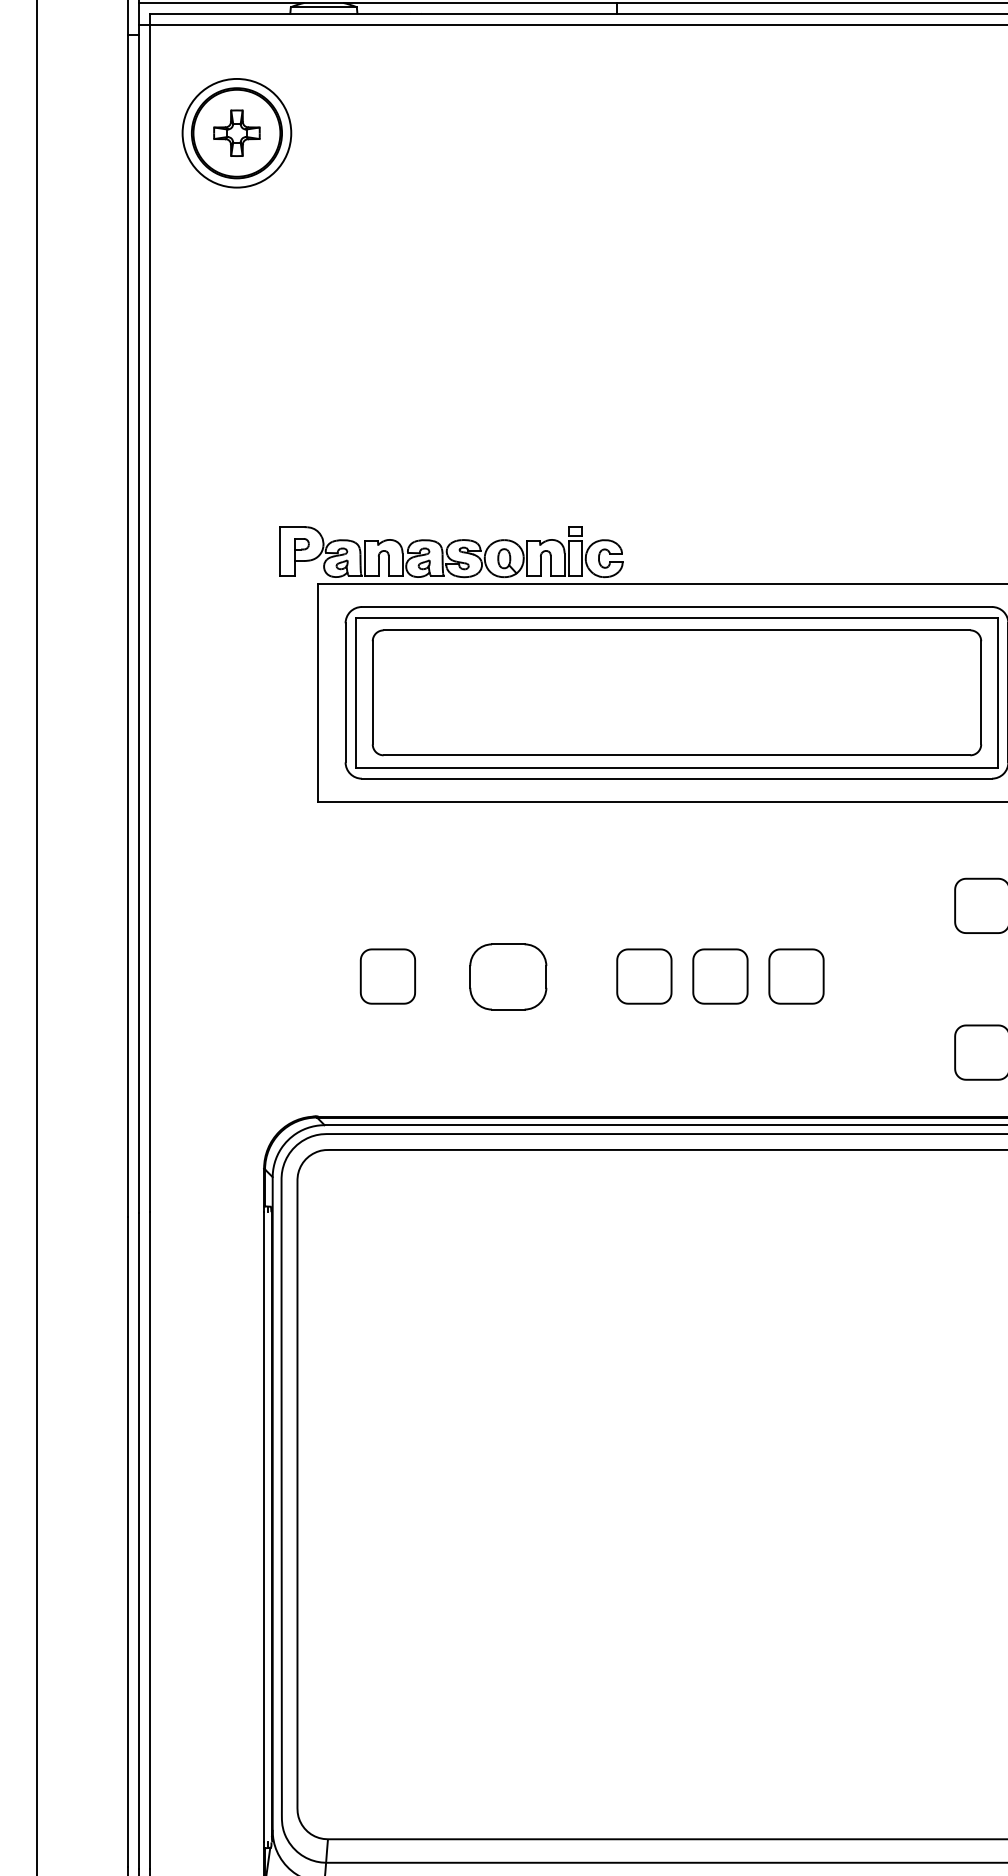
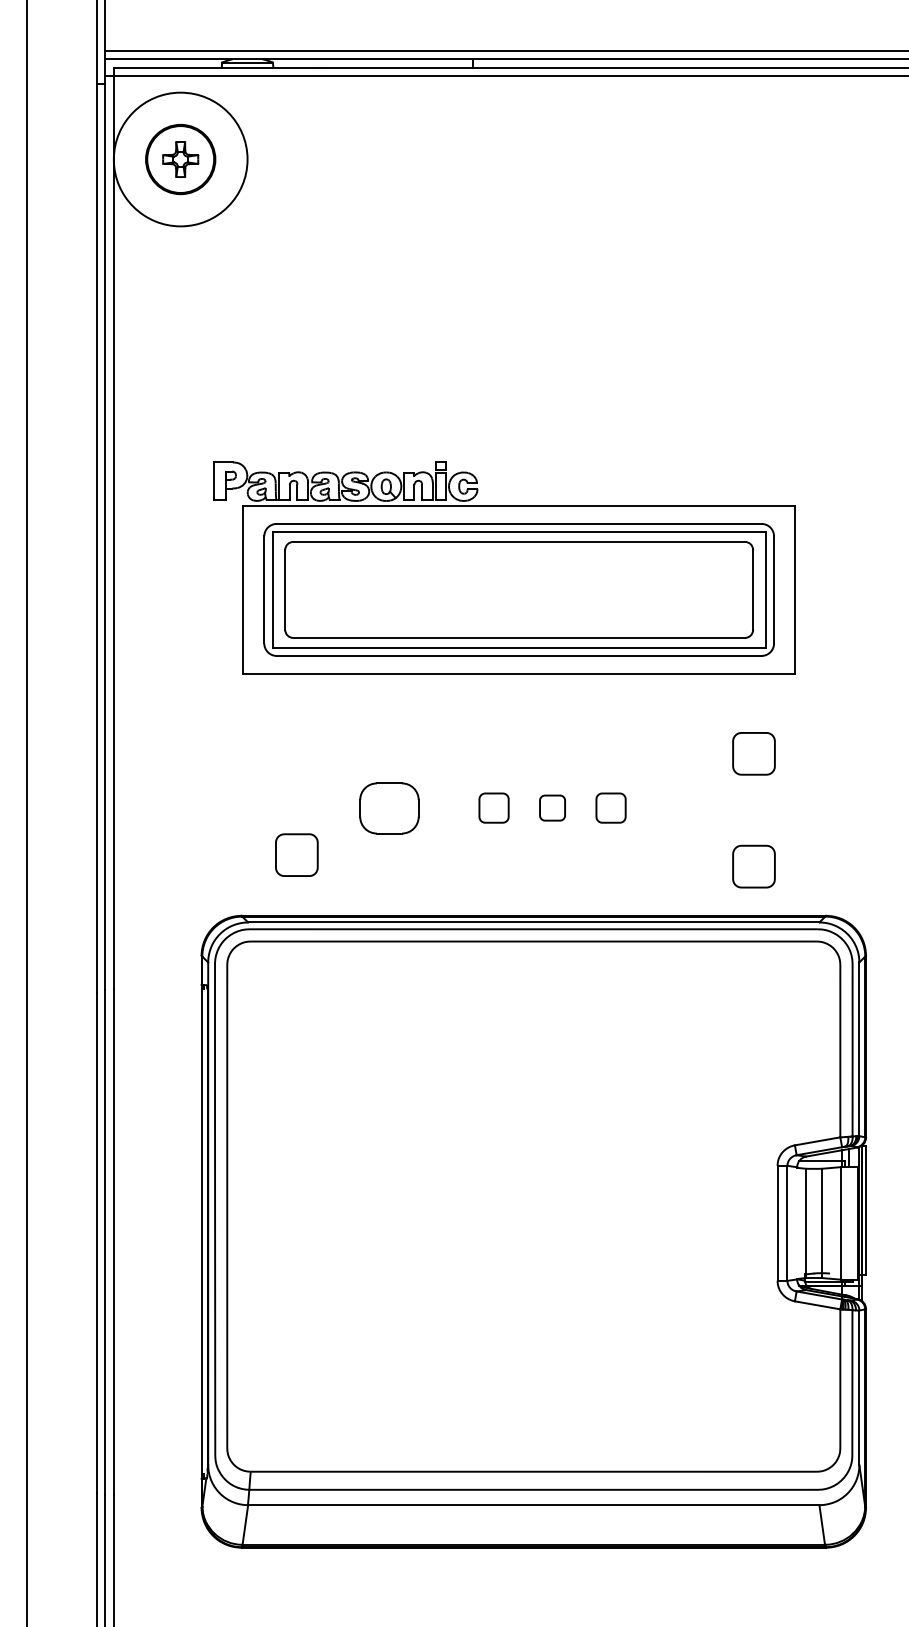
circle: (236, 133) -> (180, 159), size x1.6
part: (387, 975) -> (296, 854), moved
part: (643, 975) -> (493, 807), size x0.7
part: (720, 975) -> (552, 807), size x0.6
part: (795, 975) -> (610, 807), size x0.7

